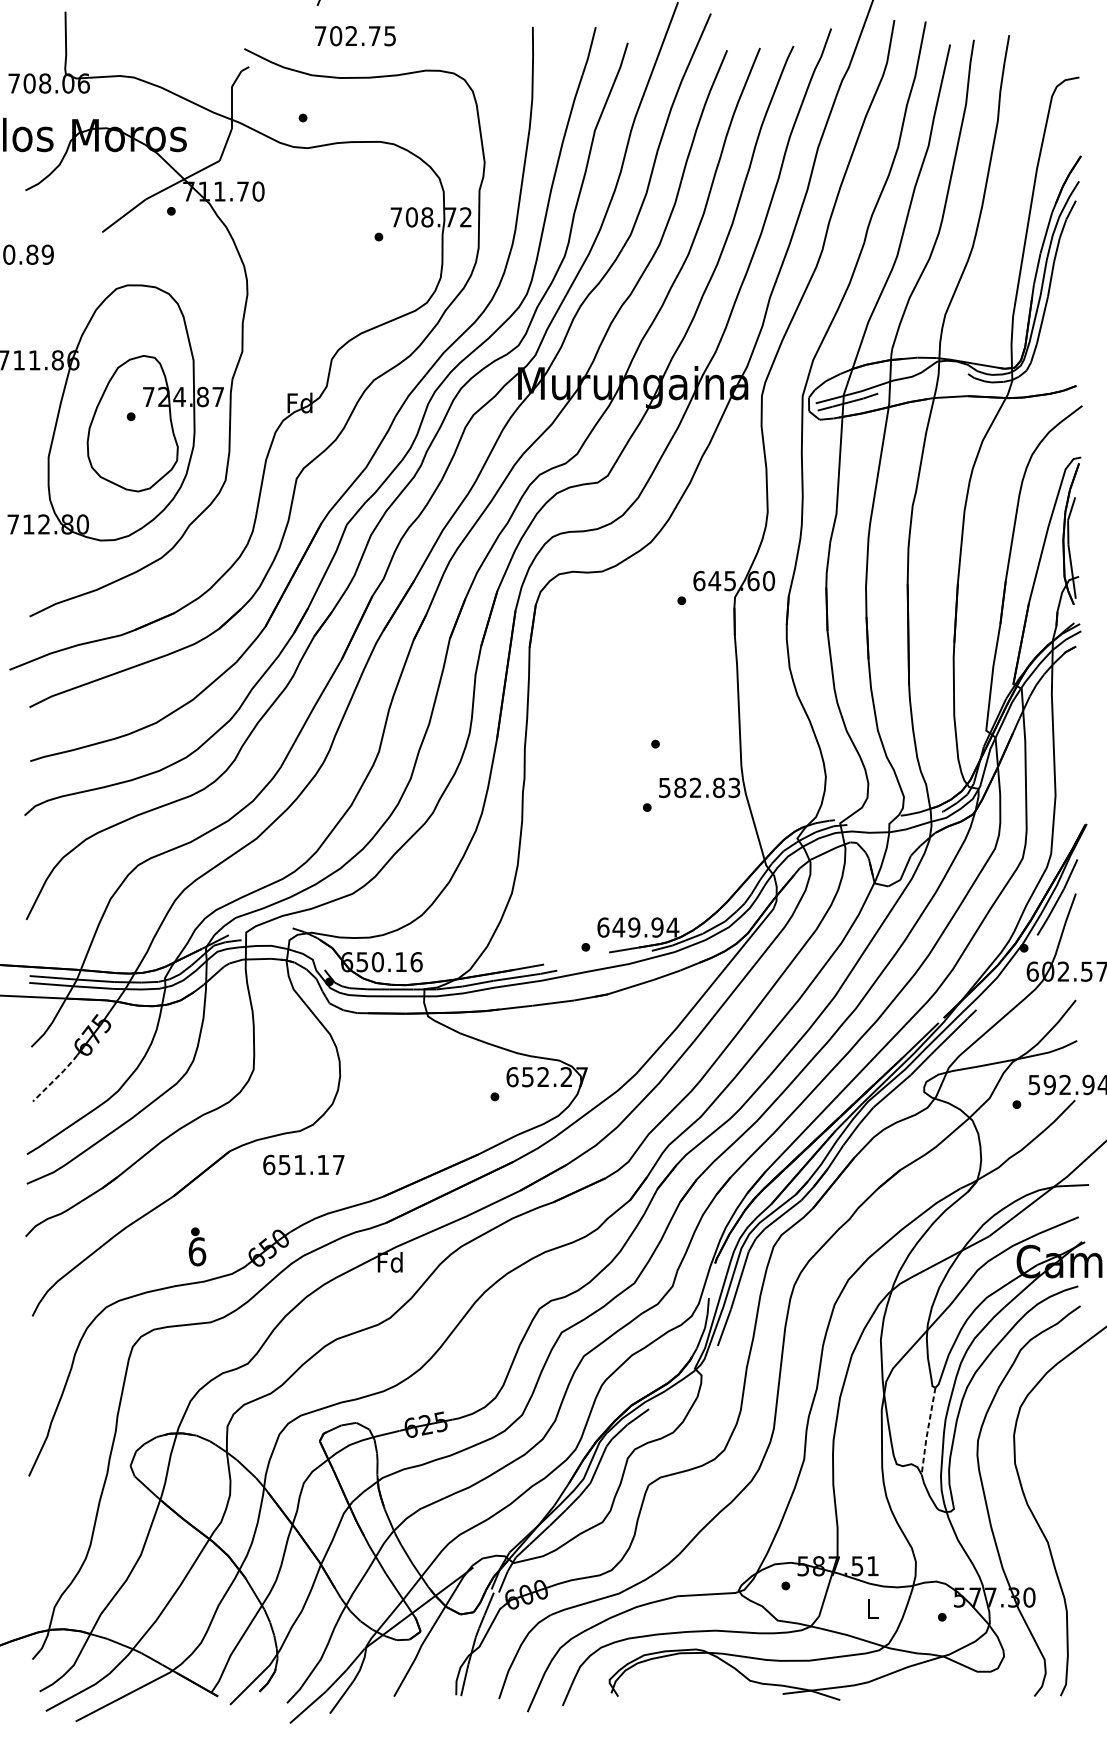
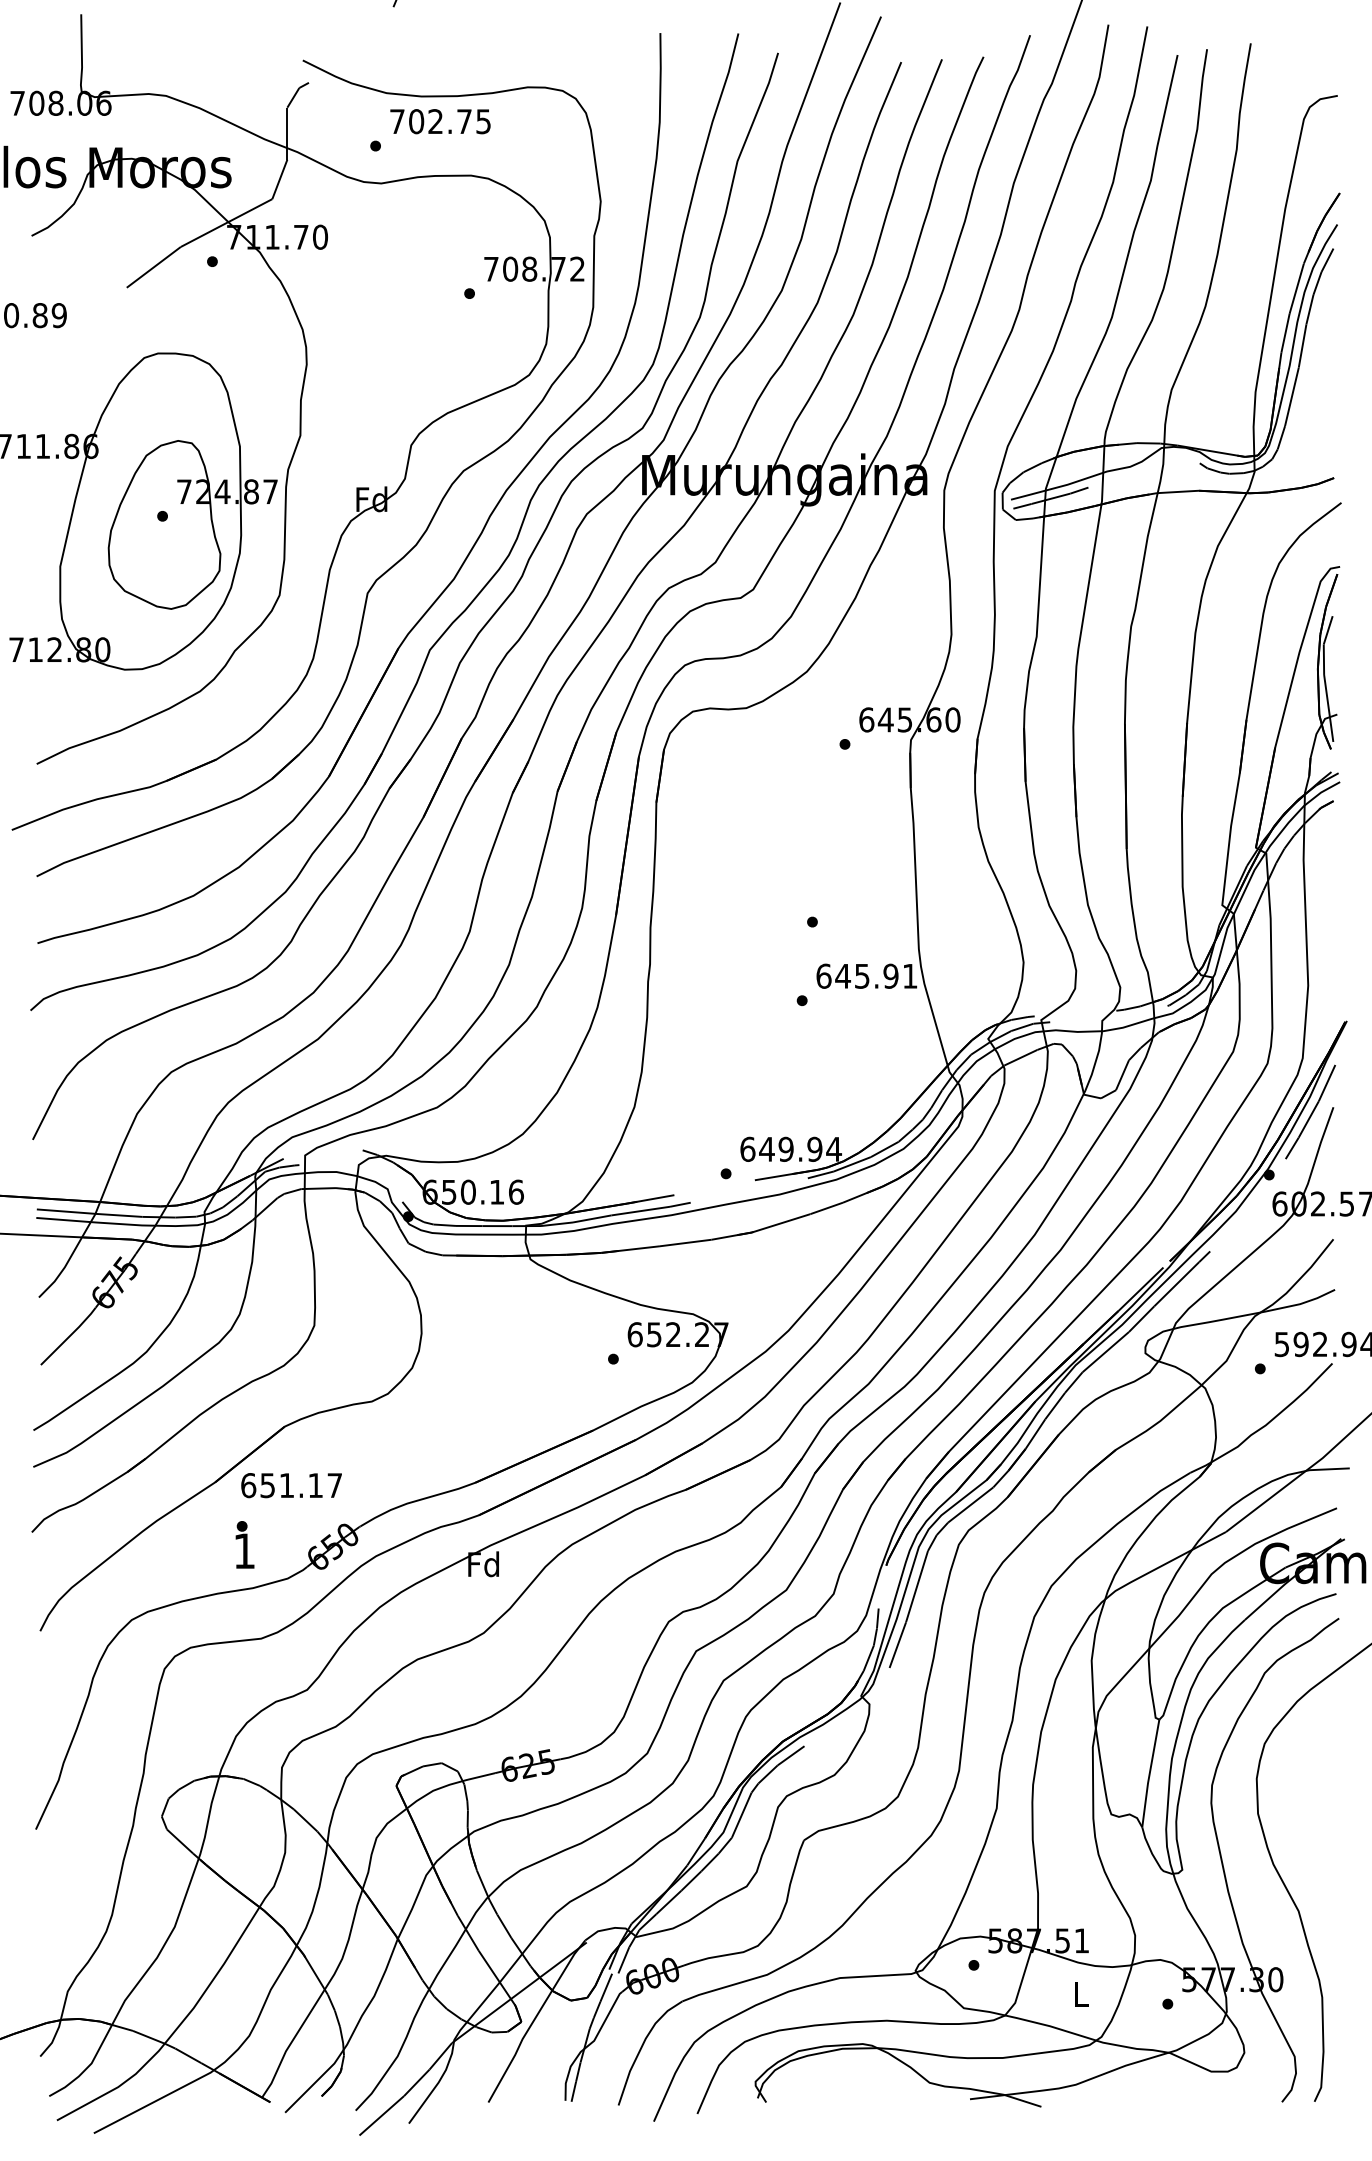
text: (355, 36) -> (440, 121), moved
text: (699, 787) -> (866, 975), 582.83 -> 645.91
line: (56, 1078) -> (69, 1336), dashed -> solid
text: (303, 1164) -> (291, 1485), moved
text: (197, 1252) -> (244, 1551), 6 -> 1
line: (927, 1431) -> (1149, 1774), dashed -> solid

